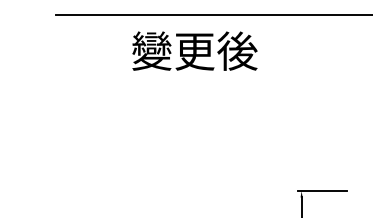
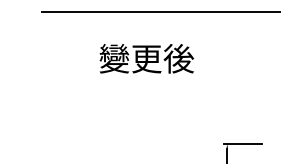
text: (194, 50) -> (146, 58), moved

